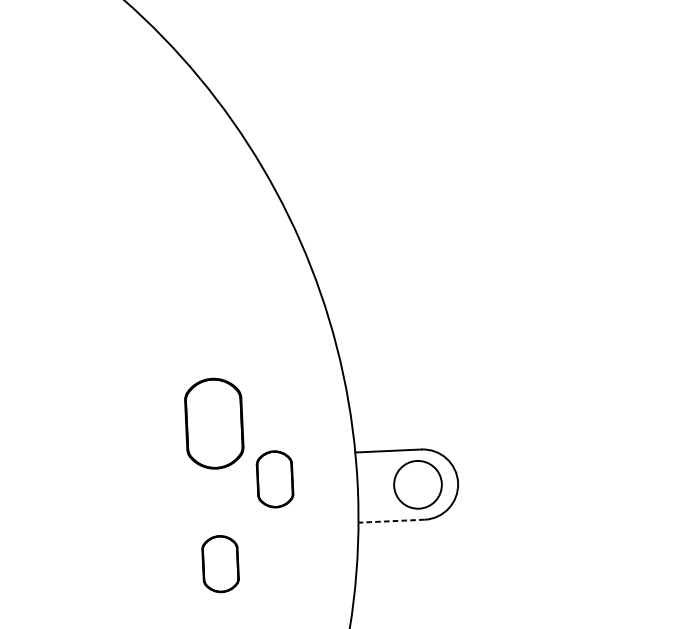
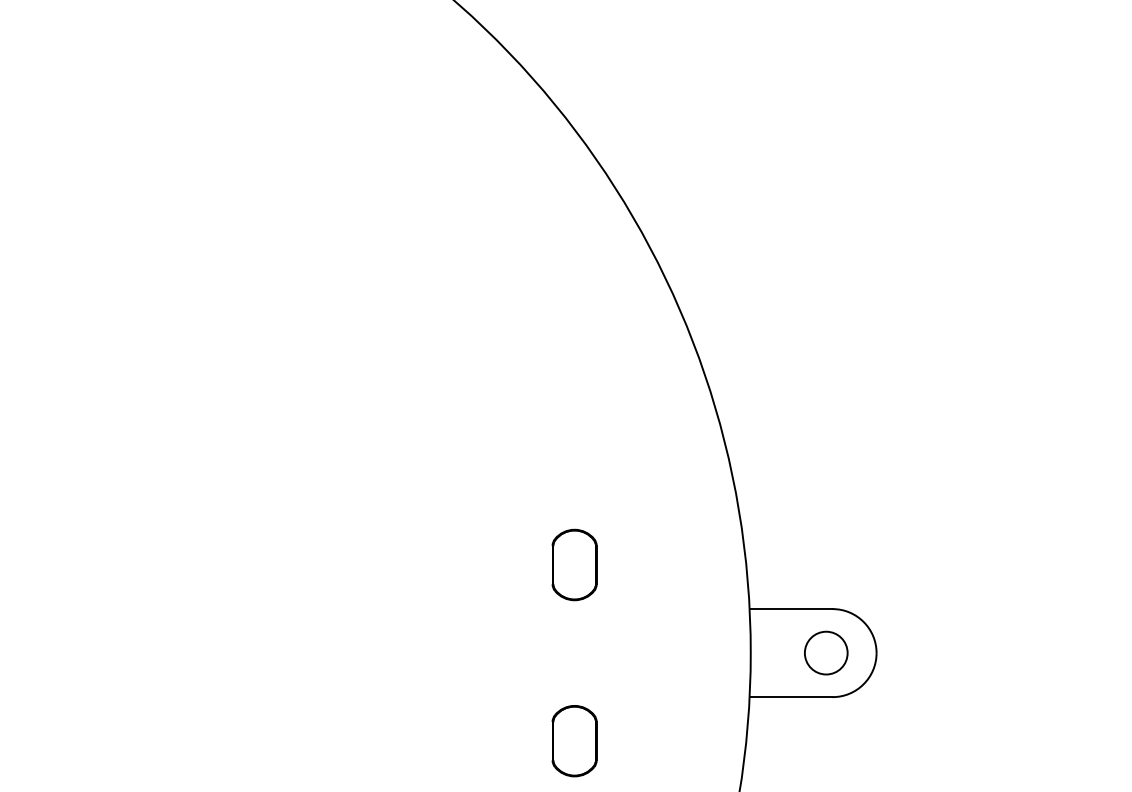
part: (214, 423) -> (574, 564), size x0.62
part: (274, 479) -> (647, 638), removed
circle: (417, 484) -> (825, 652), size x0.71
line: (391, 521) -> (790, 697), dashed -> solid

